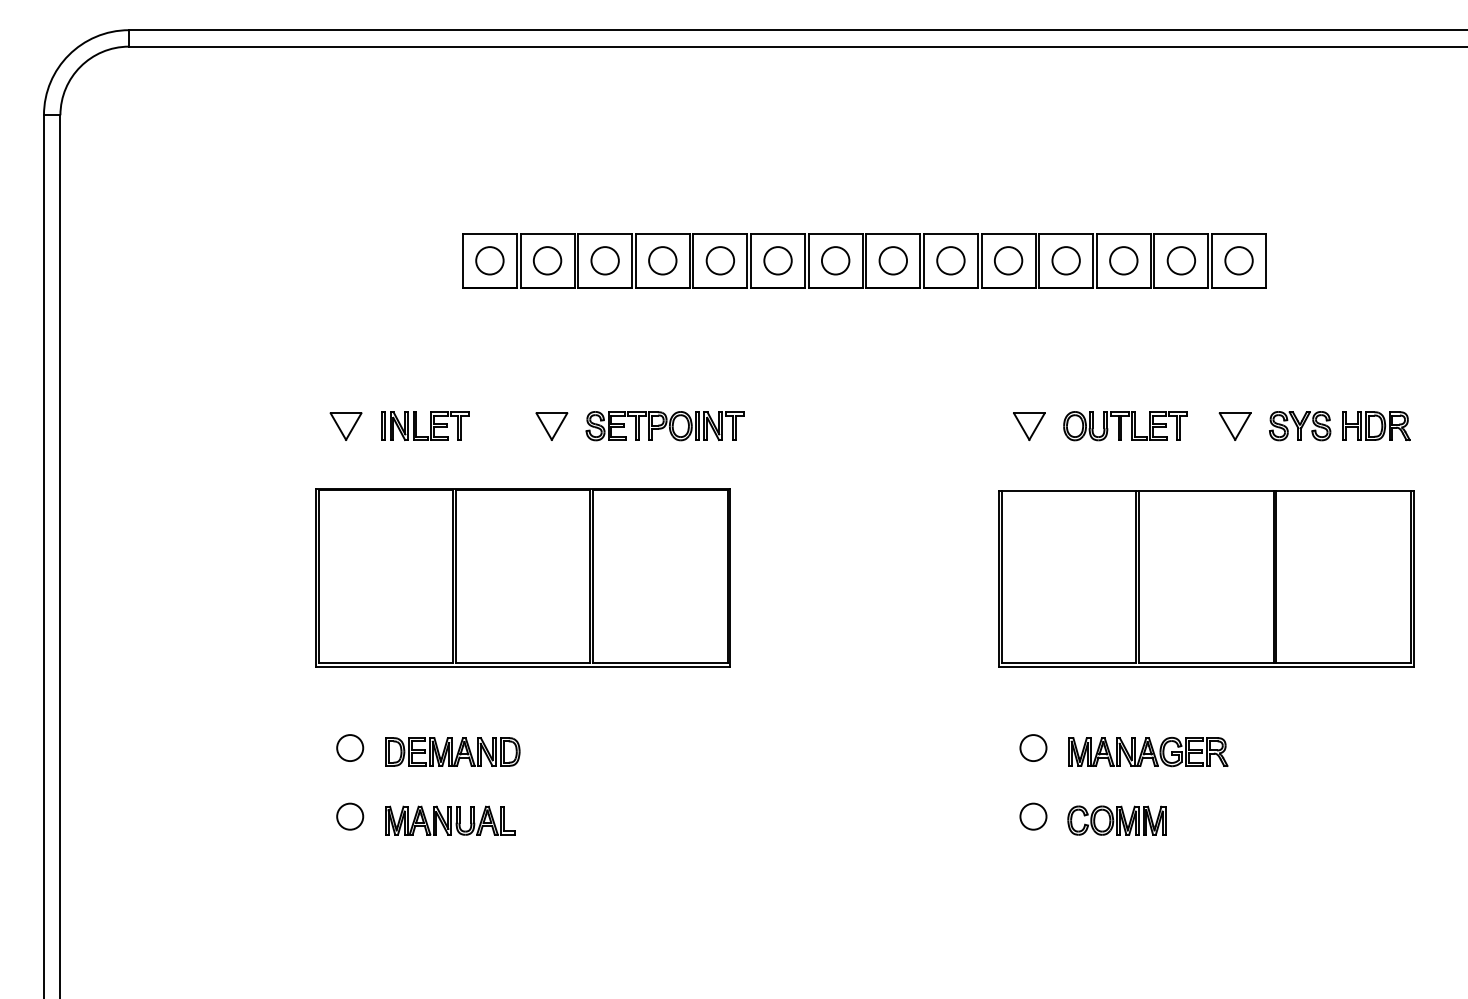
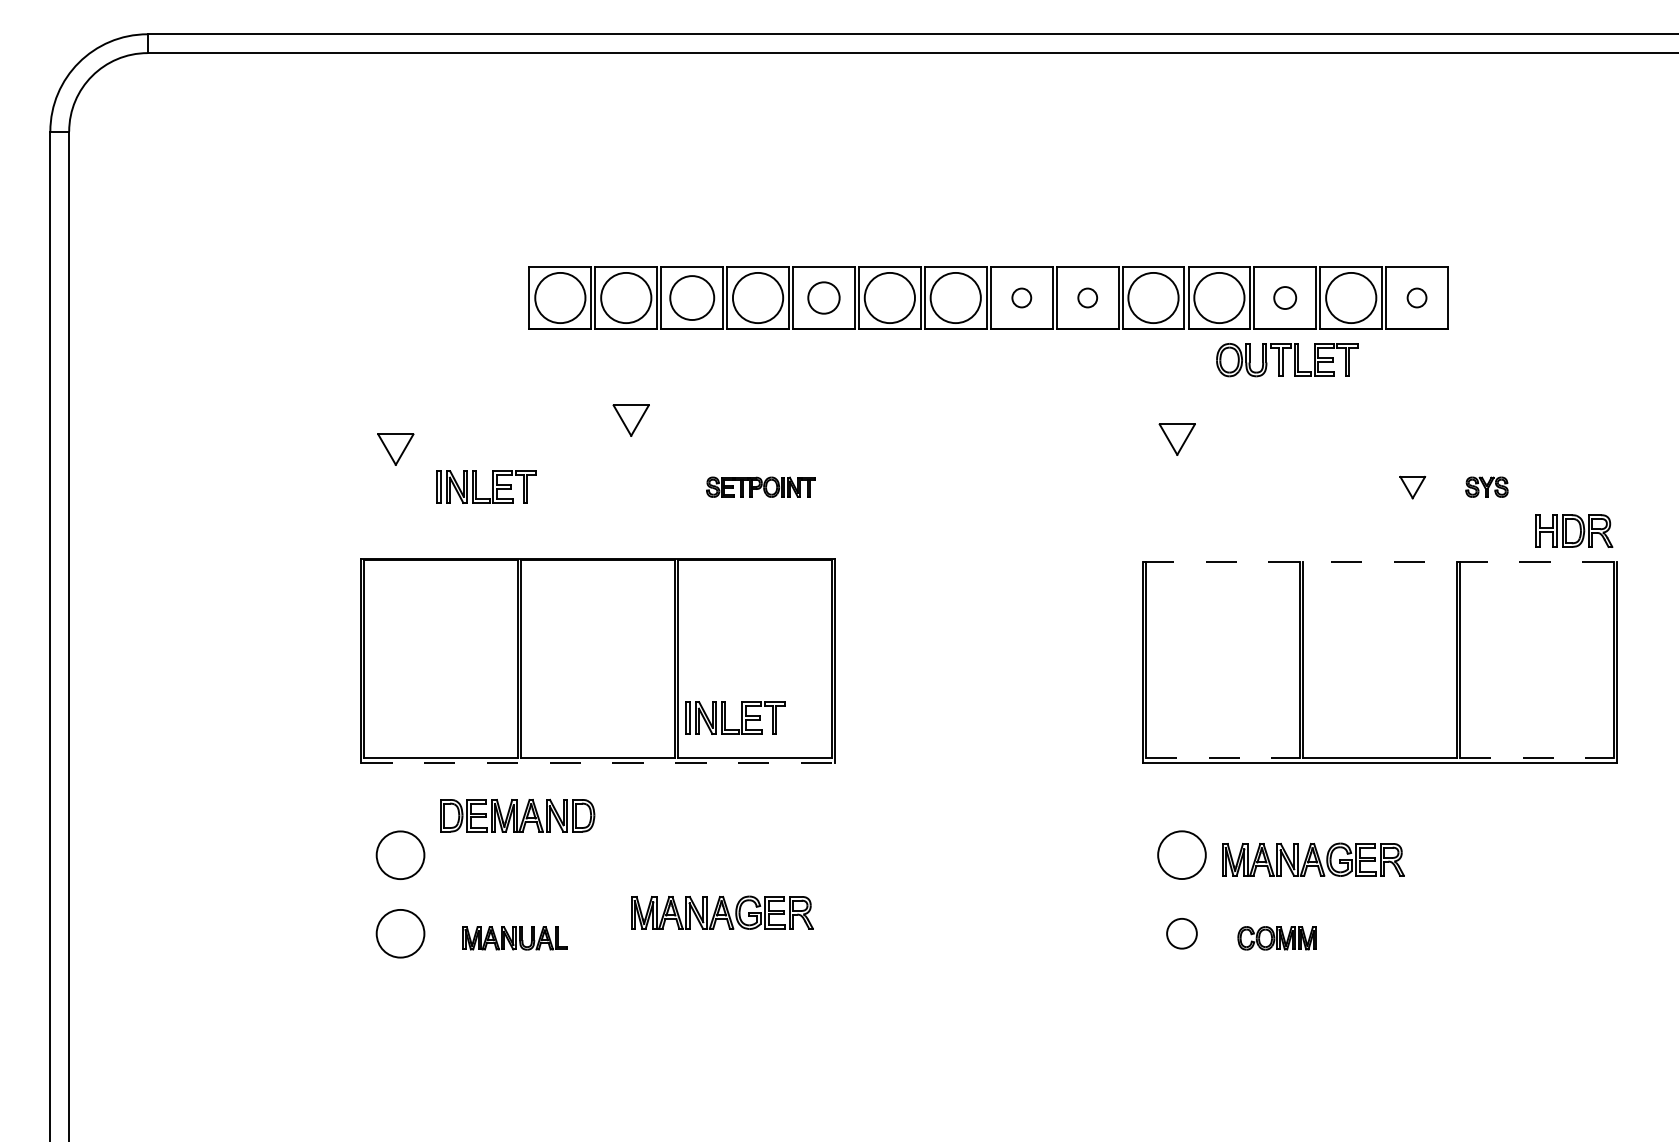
circle: (490, 260) -> (560, 297), size x1.6
circle: (546, 260) -> (625, 297), size x1.6
circle: (604, 260) -> (691, 297), size x1.4
circle: (662, 260) -> (757, 297), size x1.6
circle: (777, 260) -> (889, 297), size x1.6
circle: (835, 260) -> (955, 297), size x1.6
circle: (893, 260) -> (1021, 297), size x0.6
circle: (950, 260) -> (1087, 297), size x0.6
circle: (1008, 260) -> (1153, 297), size x1.6
circle: (1066, 260) -> (1219, 297), size x1.6
circle: (1123, 260) -> (1284, 297), size x0.7
circle: (1180, 260) -> (1350, 297), size x1.6
circle: (1238, 260) -> (1416, 297), size x0.6
part: (1376, 425) -> (1574, 530), moved
part: (345, 426) -> (395, 449), moved
part: (551, 426) -> (630, 420), moved
part: (664, 426) -> (760, 487), size x0.6
part: (1028, 426) -> (1176, 439), moved
part: (1125, 426) -> (1287, 360), moved
part: (1235, 426) -> (1412, 487), size x0.7
part: (1299, 426) -> (1486, 487), size x0.6
line: (1206, 491) -> (1379, 561), solid -> dashed
part: (643, 627) -> (735, 717), added
line: (1068, 663) -> (1222, 758), solid -> dashed
line: (1343, 663) -> (1536, 758), solid -> dashed
line: (523, 666) -> (598, 762), solid -> dashed
circle: (350, 748) -> (400, 855), size x1.6
circle: (1033, 748) -> (1181, 855), size x1.6
part: (452, 751) -> (517, 815), moved
part: (631, 798) -> (722, 912), added
circle: (350, 816) -> (400, 933), size x1.6
part: (449, 820) -> (514, 938), size x0.7
part: (1116, 820) -> (1276, 938), size x0.7

